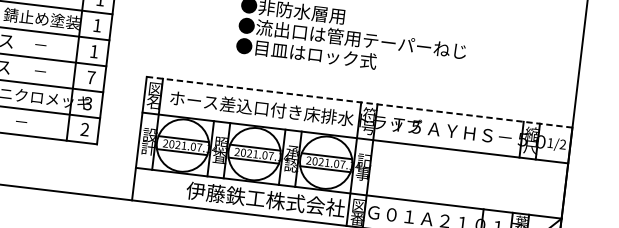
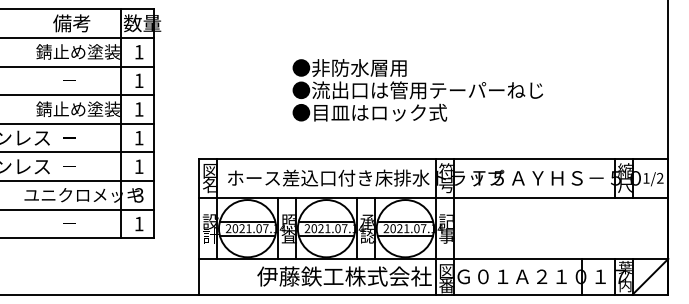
text: (41, 44) -> (69, 137), moved
text: (40, 71) -> (69, 166), moved
text: (90, 77) -> (138, 166), 7 -> 1
line: (360, 102) -> (434, 158), dashed -> solid
text: (84, 129) -> (138, 223), 2 -> 1

